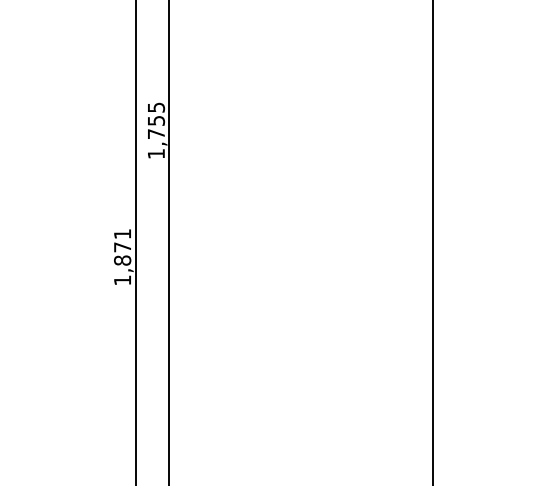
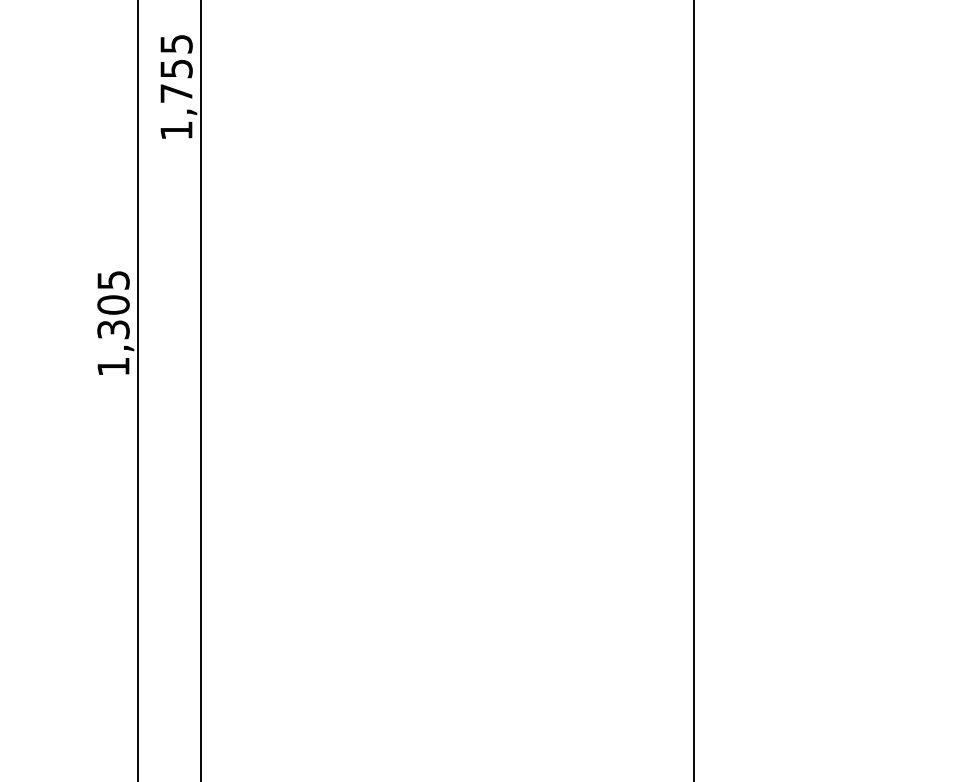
text: (122, 247) -> (113, 305), 1,871 -> 1,305

